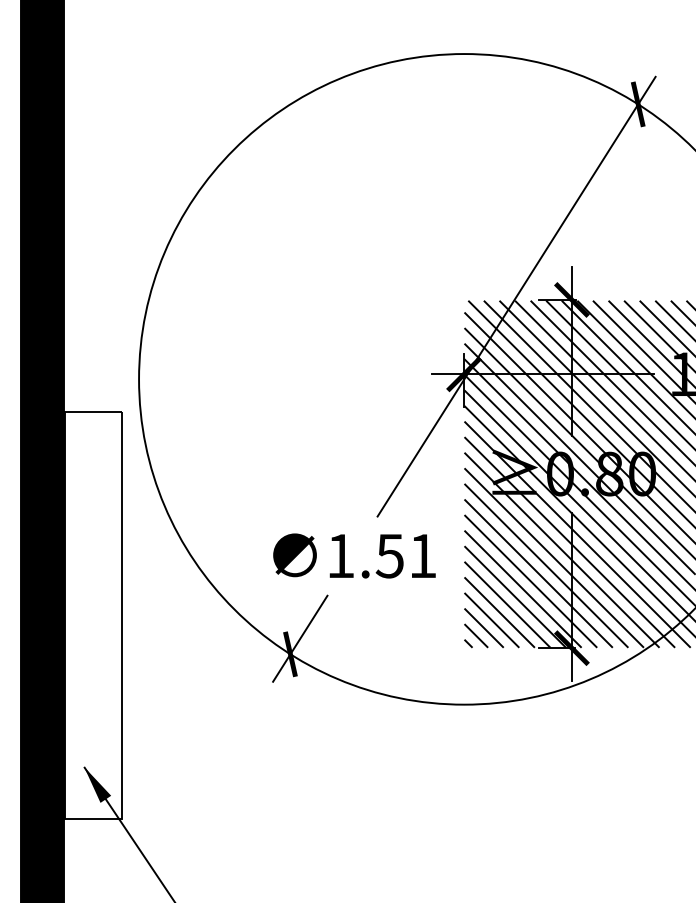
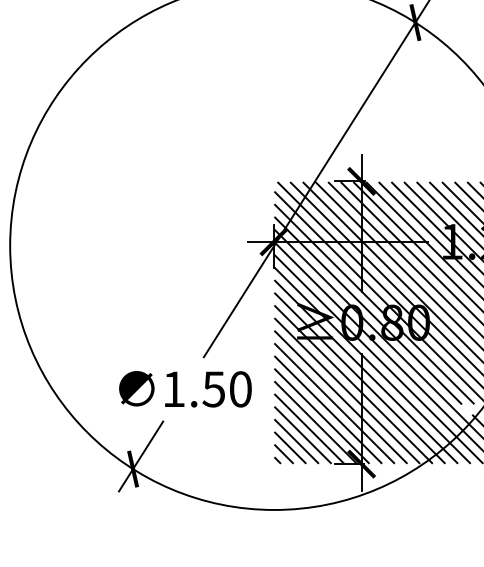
text: (422, 555) -> (240, 388), 1.51 -> 1.50

